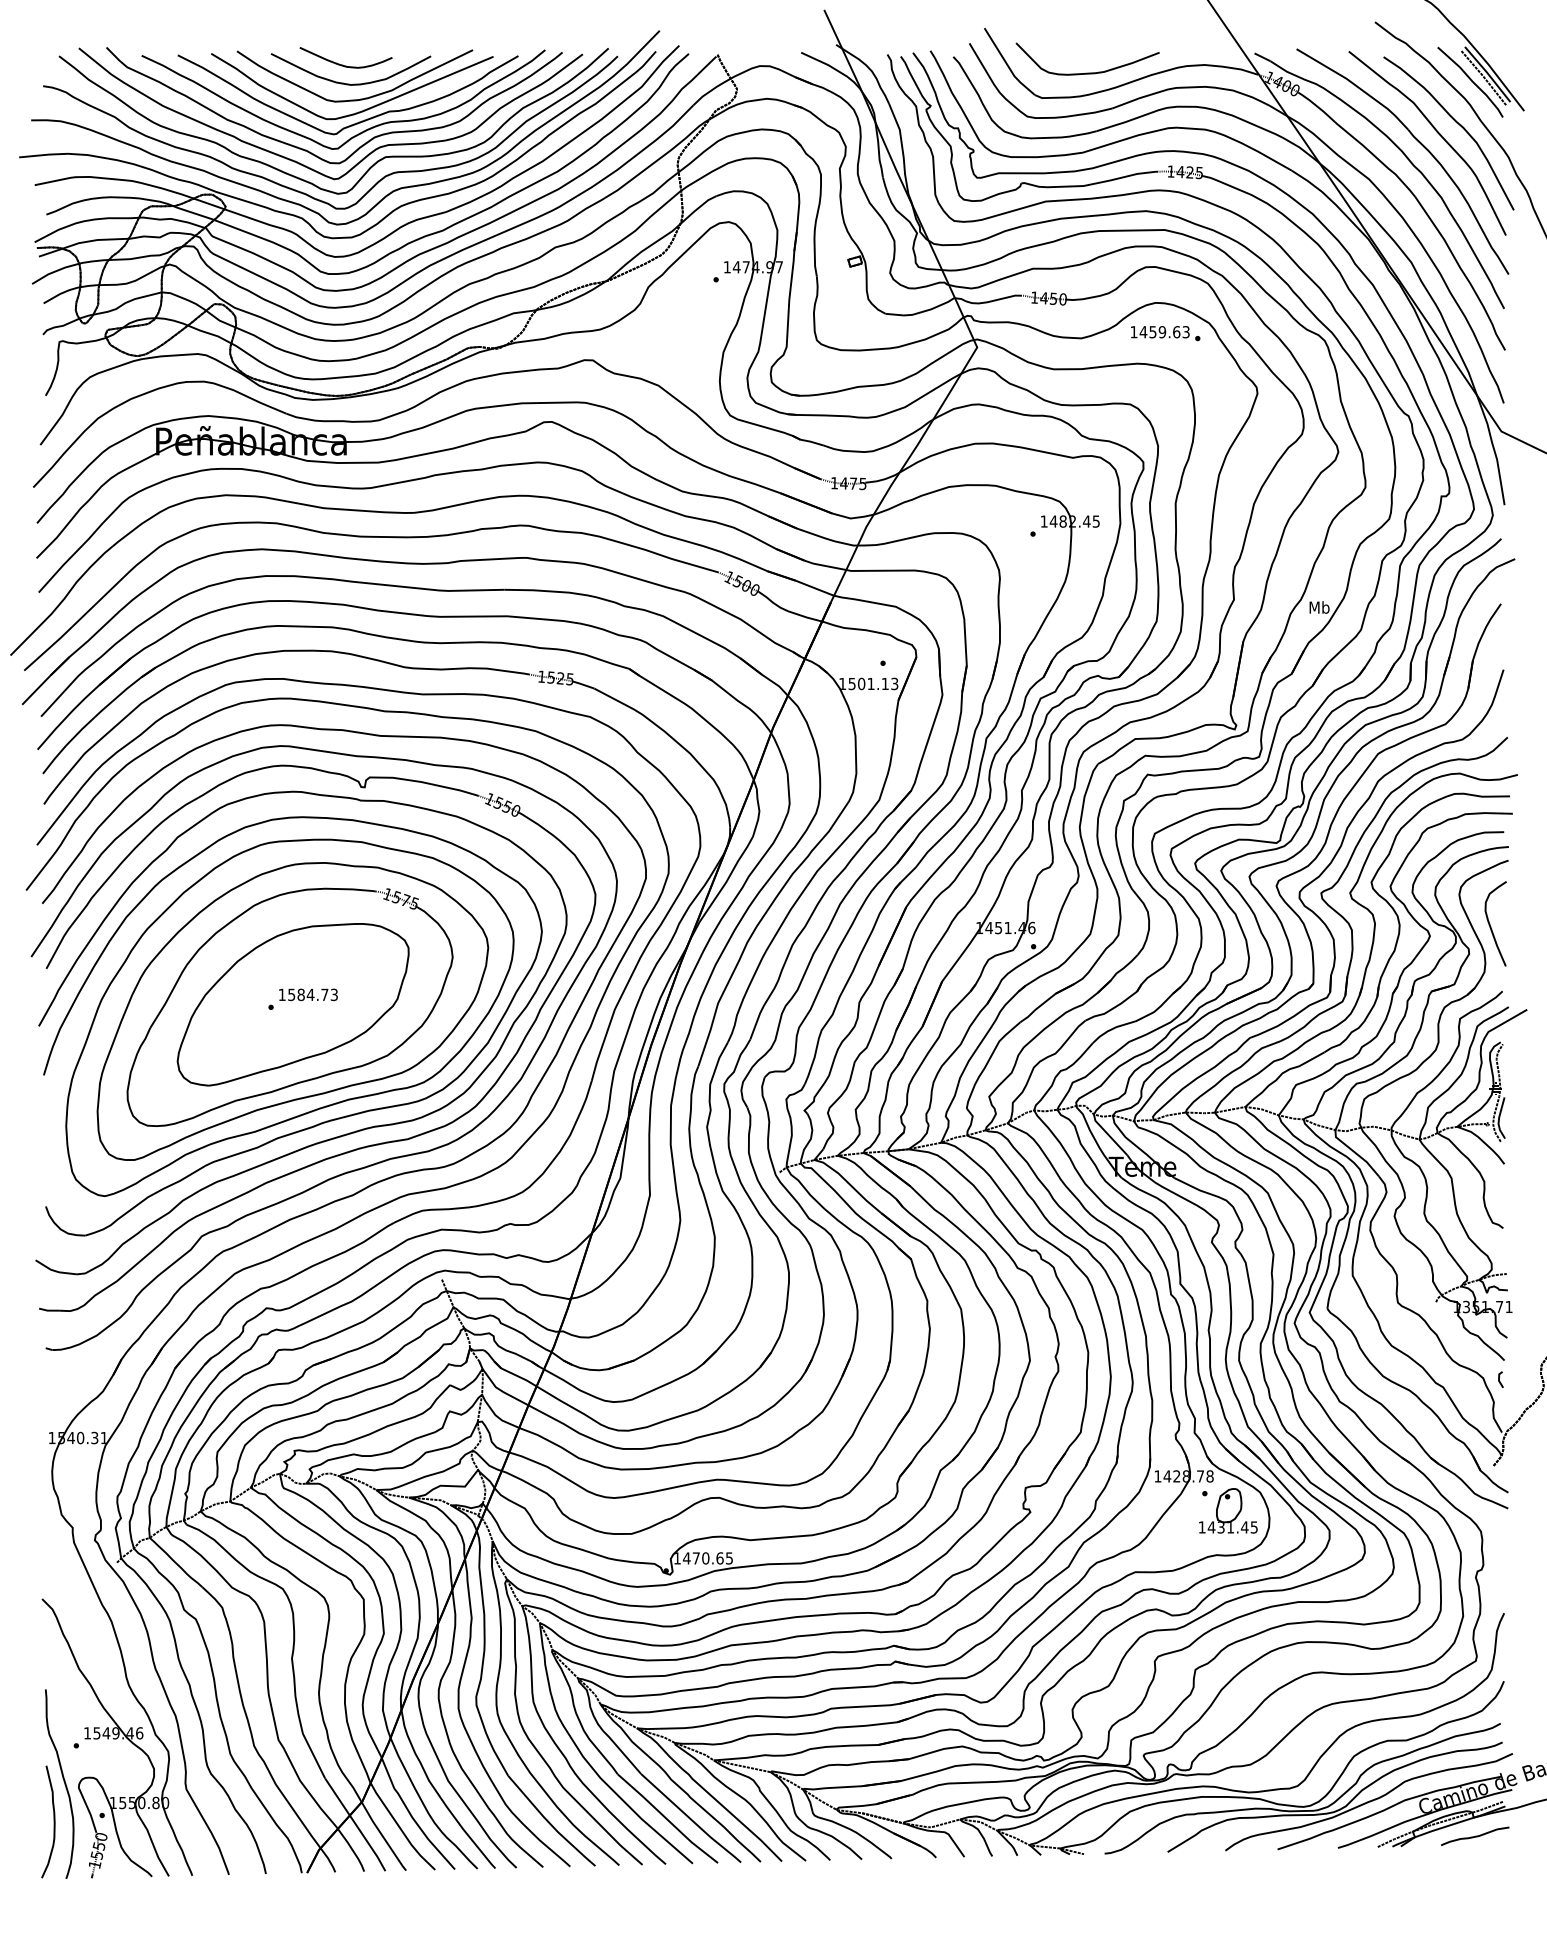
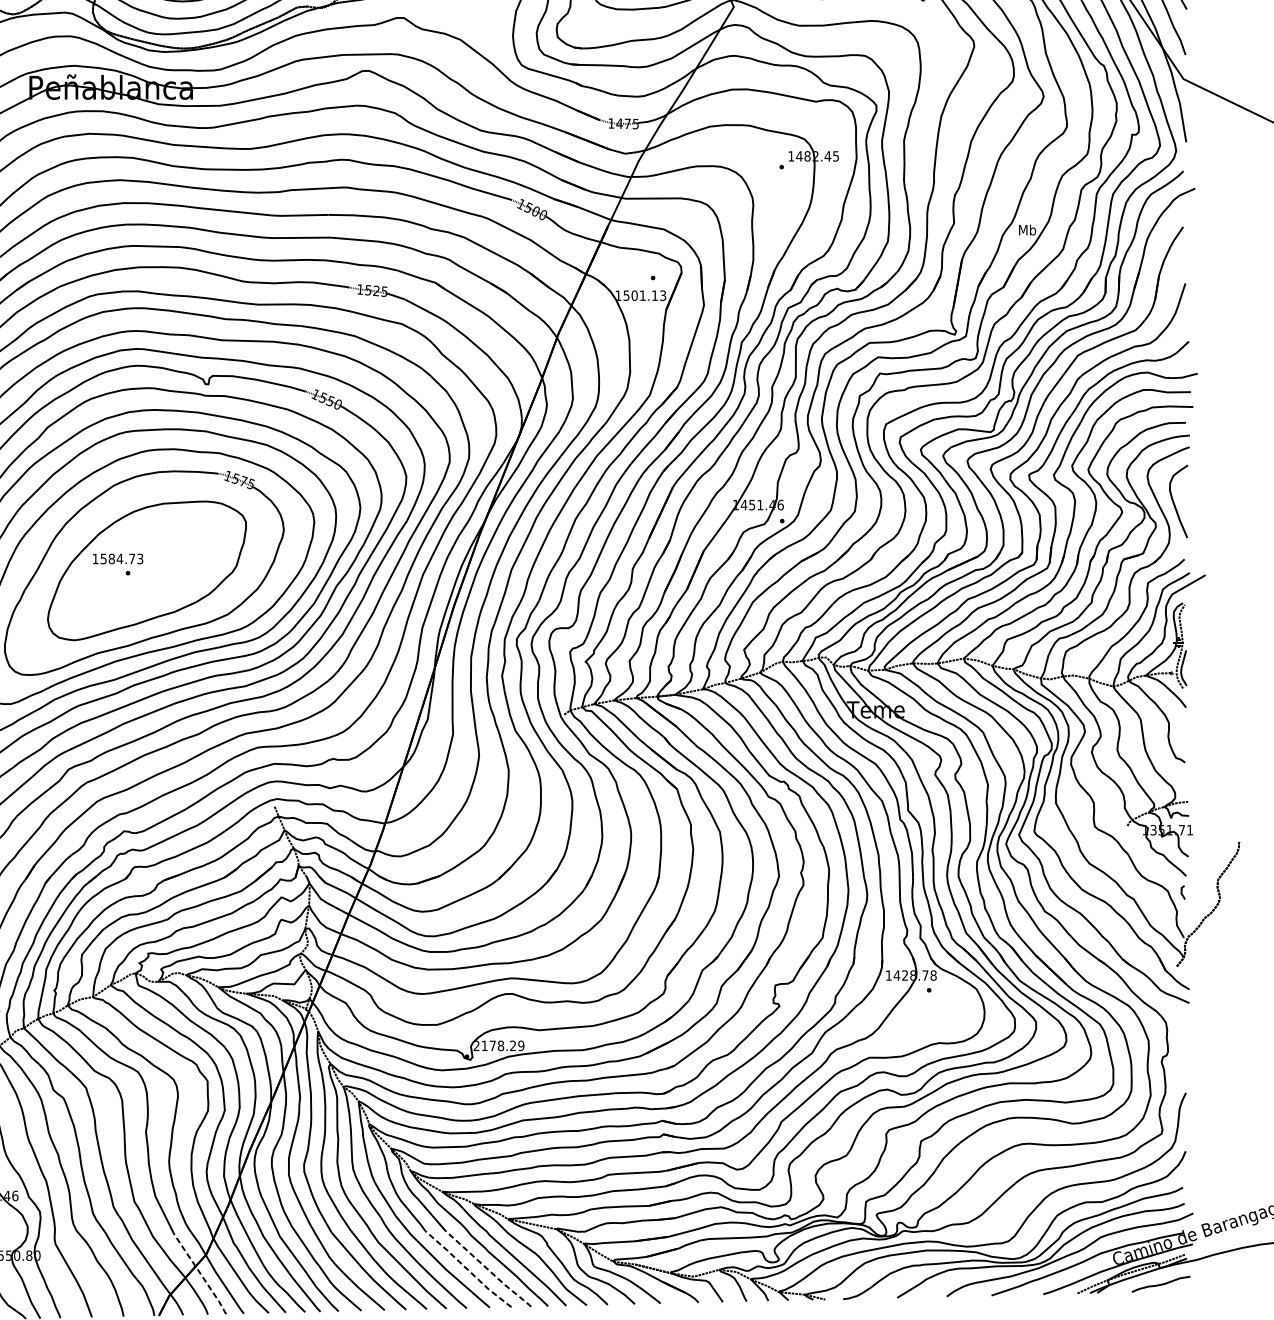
text: (308, 994) -> (118, 558), moved
part: (1228, 1510) -> (949, 1004), removed
text: (703, 1558) -> (499, 1045), 1470.65 -> 2178.29
line: (667, 1819) -> (468, 1269), solid -> dashed
line: (691, 1819) -> (488, 1269), solid -> dashed
line: (355, 1824) -> (200, 1274), solid -> dashed

